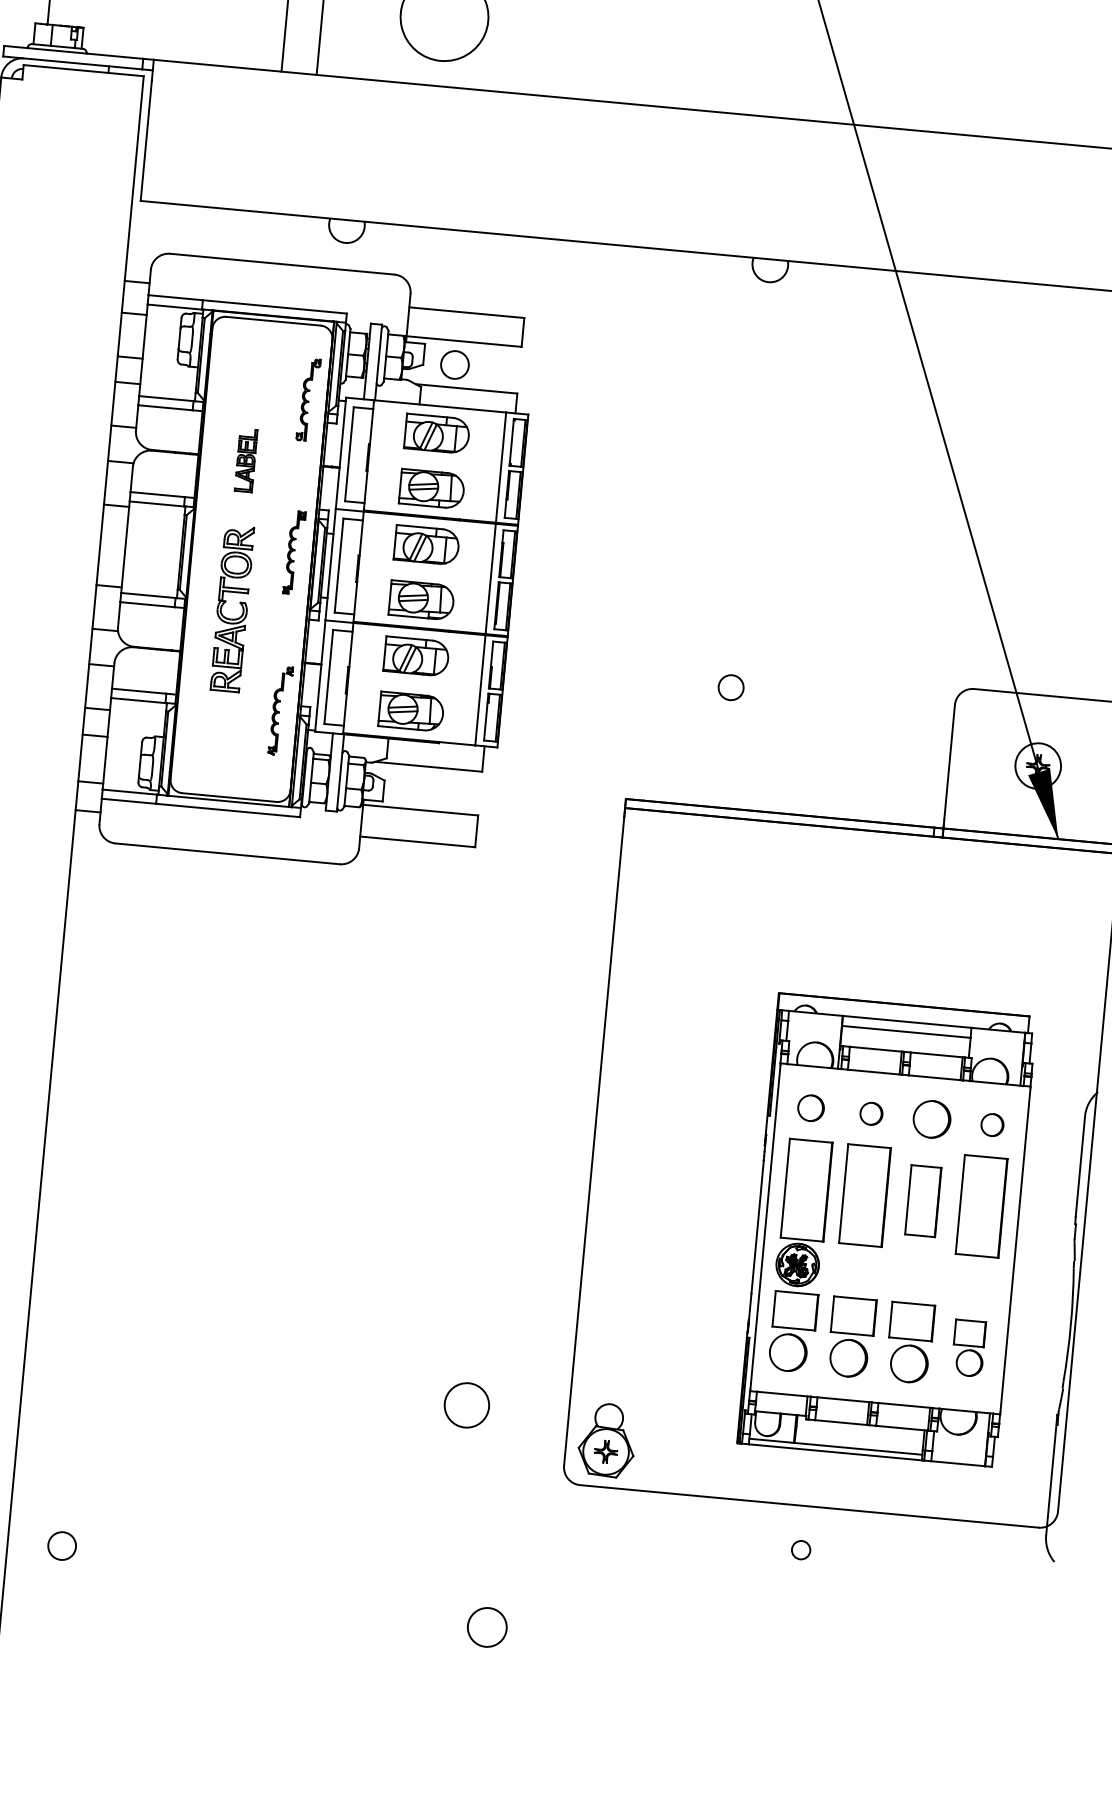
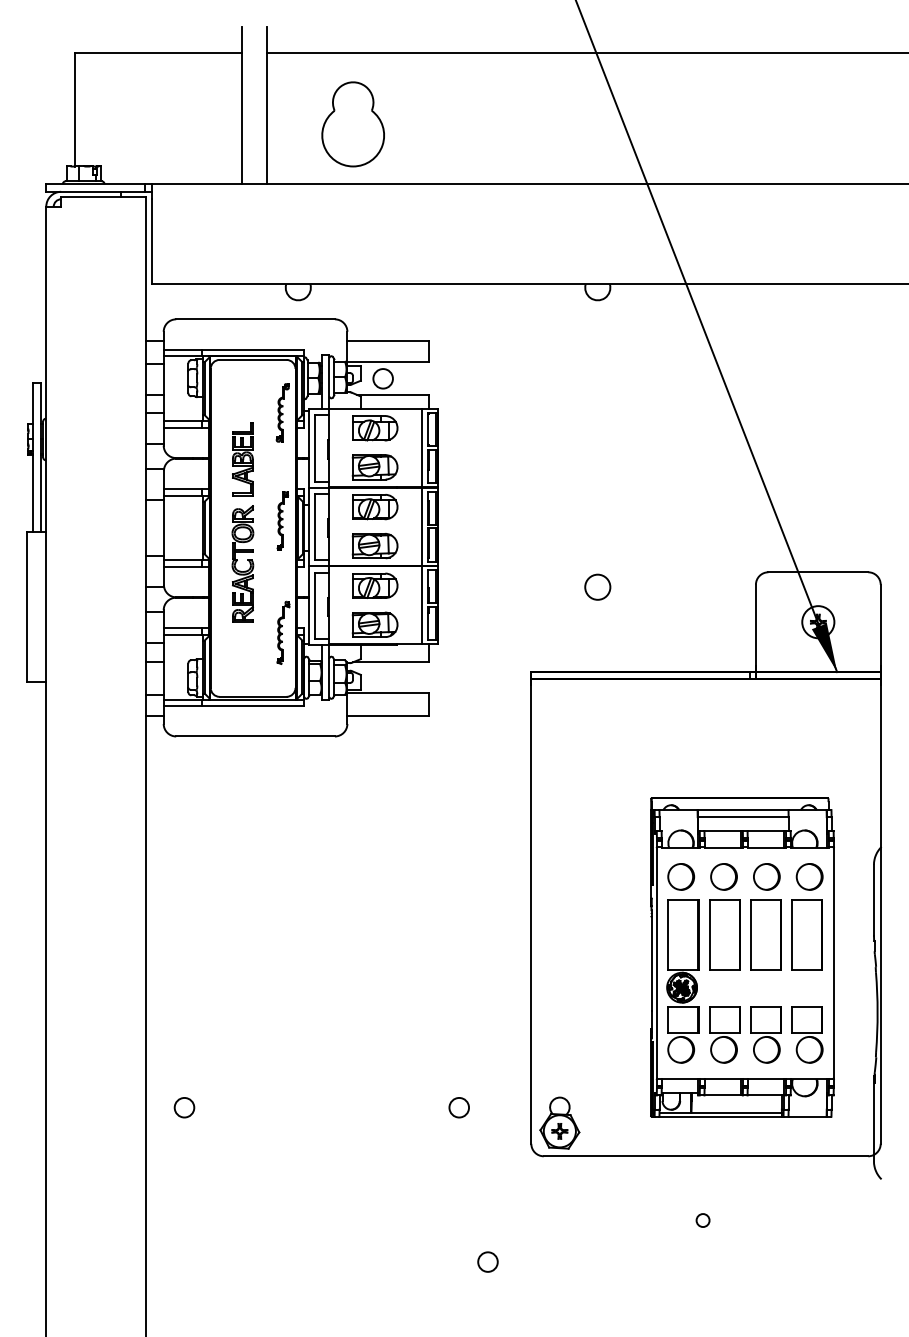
part: (245, 460) -> (242, 459), size x1.67
circle: (730, 686) -> (597, 586), size x1.43
part: (811, 1107) -> (681, 876), size x1.43
part: (870, 1113) -> (723, 876), size x1.67
part: (992, 1124) -> (809, 876), size x1.67
part: (922, 1200) -> (765, 934), size x1.43
part: (968, 1347) -> (807, 1034), size x1.43
circle: (467, 1405) -> (459, 1107), size x0.62
circle: (62, 1545) -> (184, 1107), moved
circle: (800, 1550) -> (702, 1220), moved
circle: (486, 1626) -> (487, 1261), size x0.71

